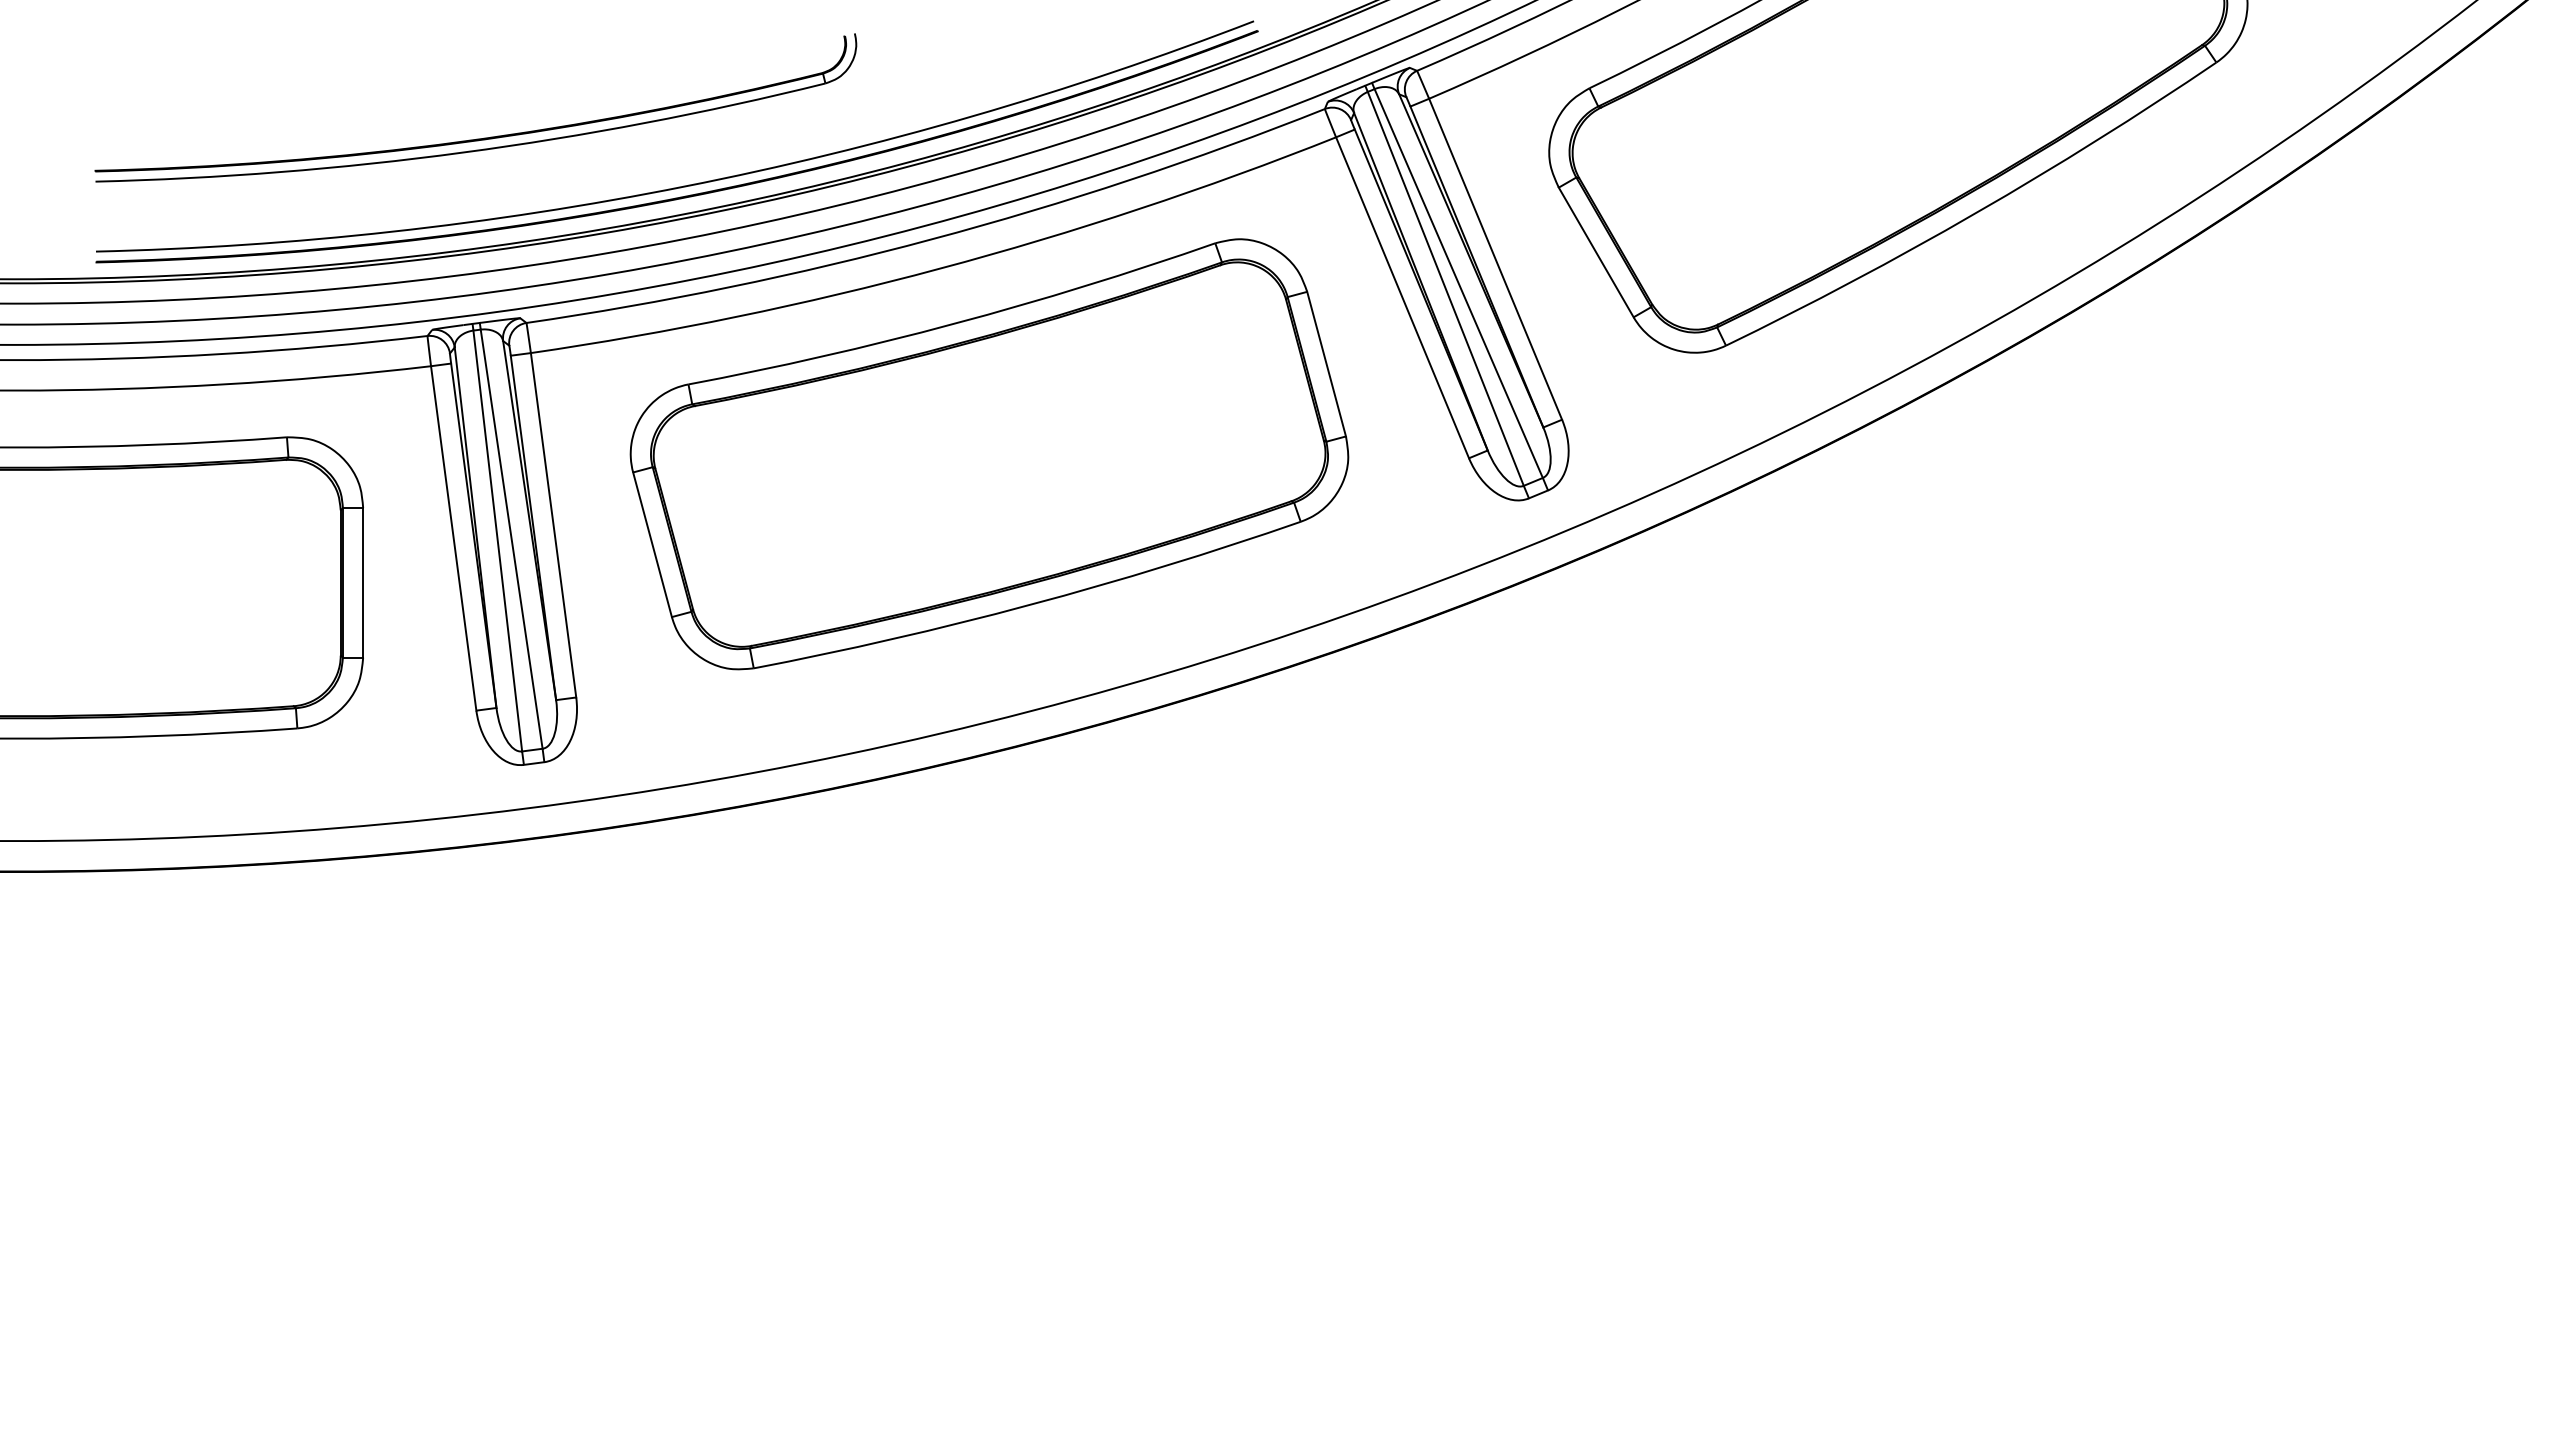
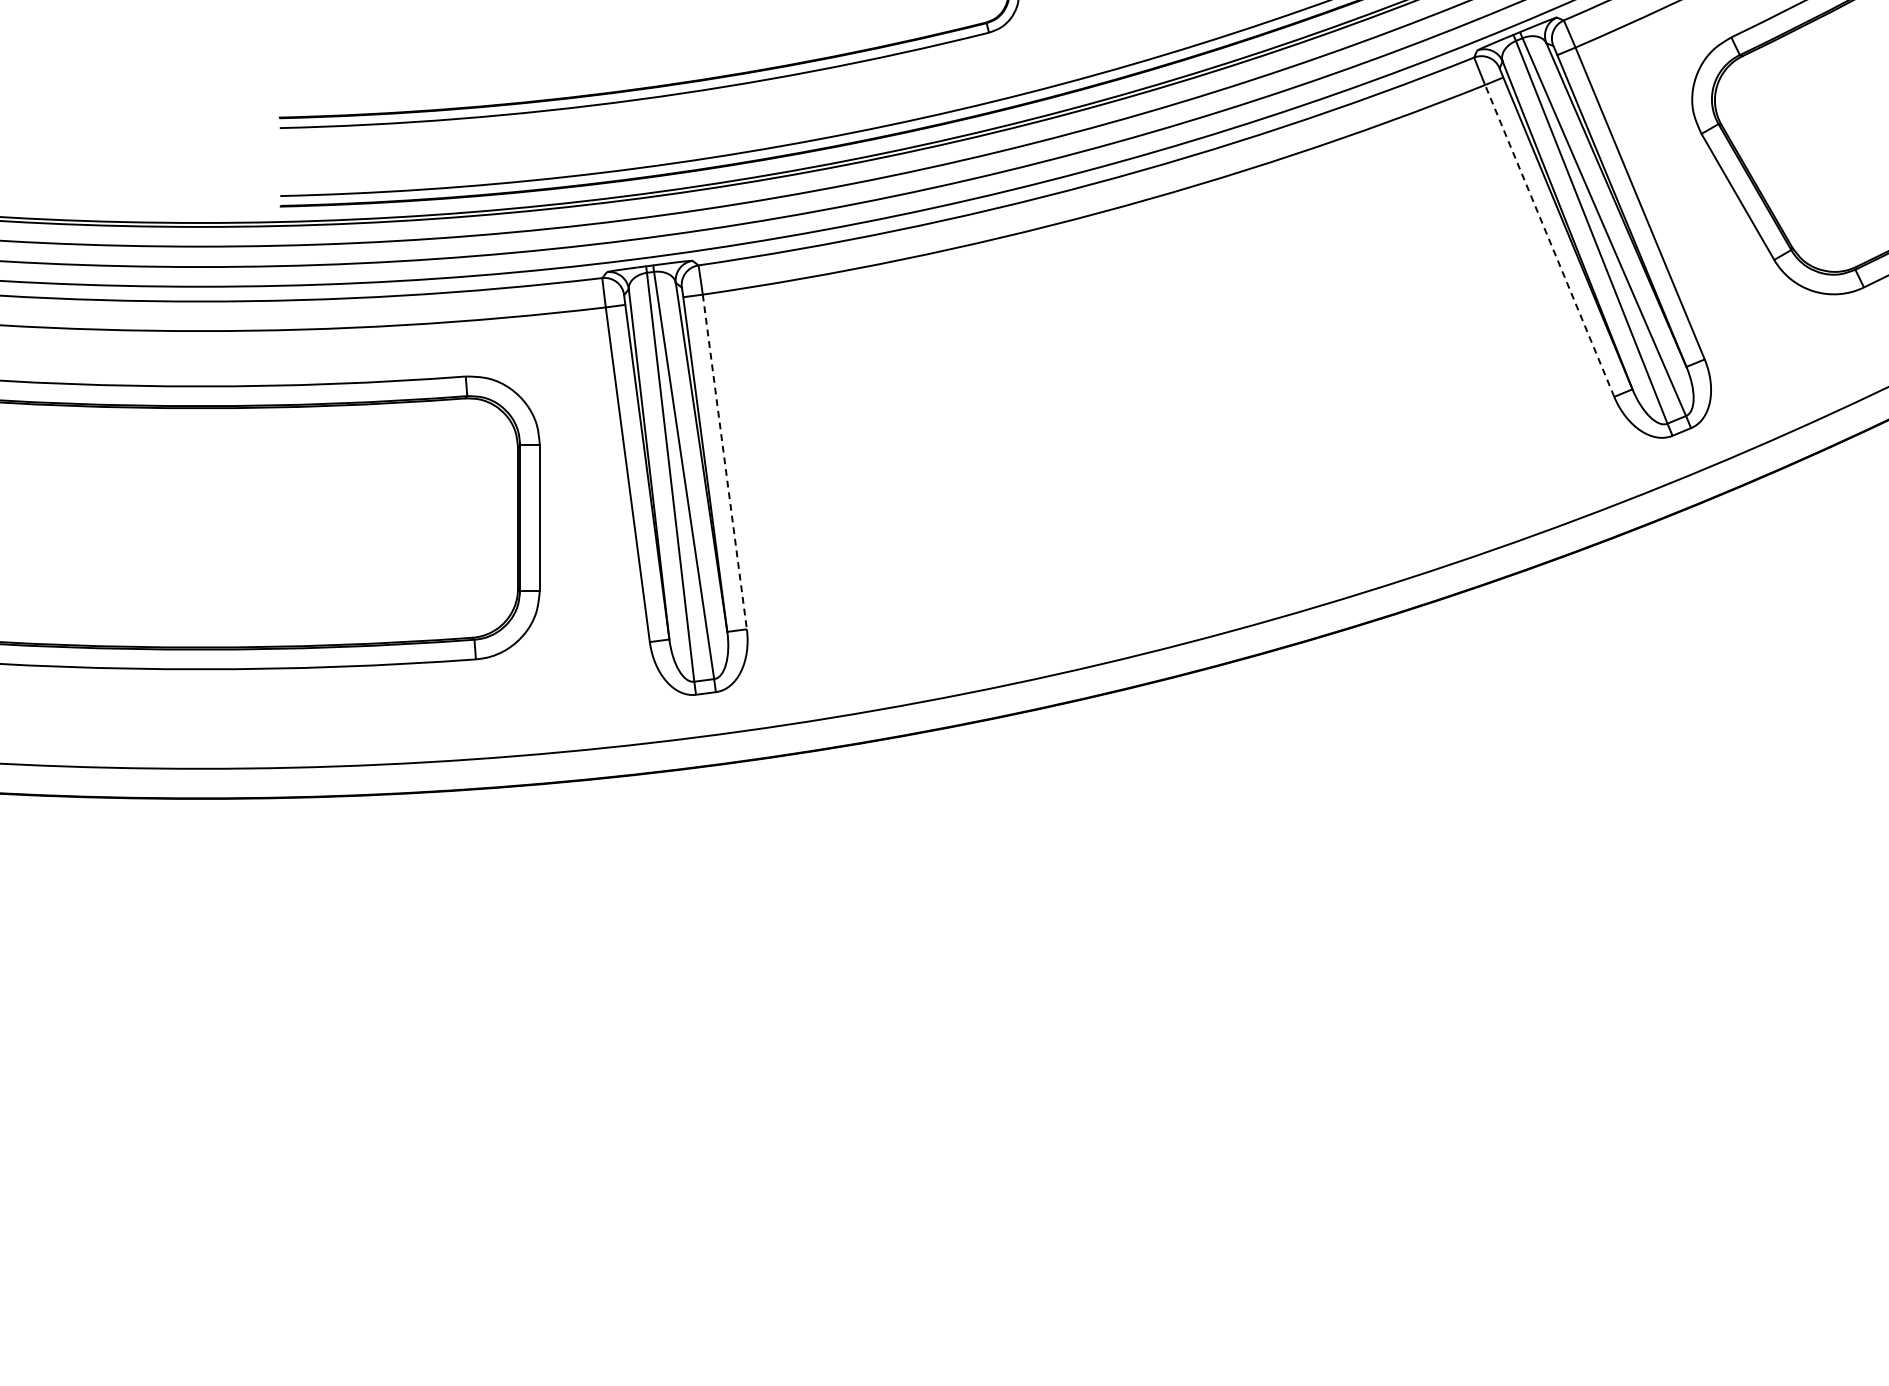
line: (1402, 297) -> (1549, 240), solid -> dashed
part: (989, 454) -> (1148, 393), removed
line: (553, 525) -> (724, 462), solid -> dashed

